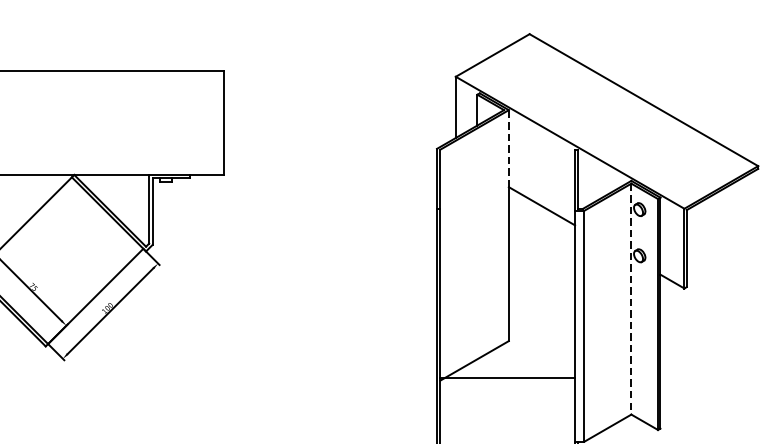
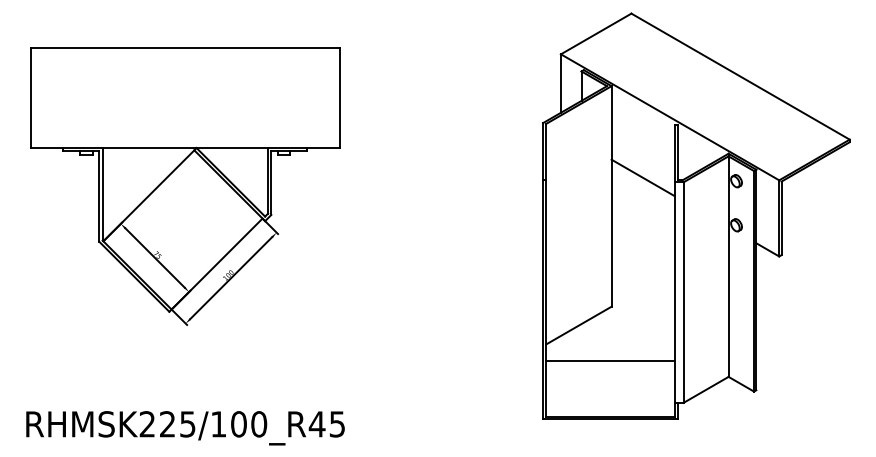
line: (508, 148) -> (611, 122), dashed -> solid
line: (631, 300) -> (728, 267), dashed -> solid
line: (507, 377) -> (610, 360), moved

